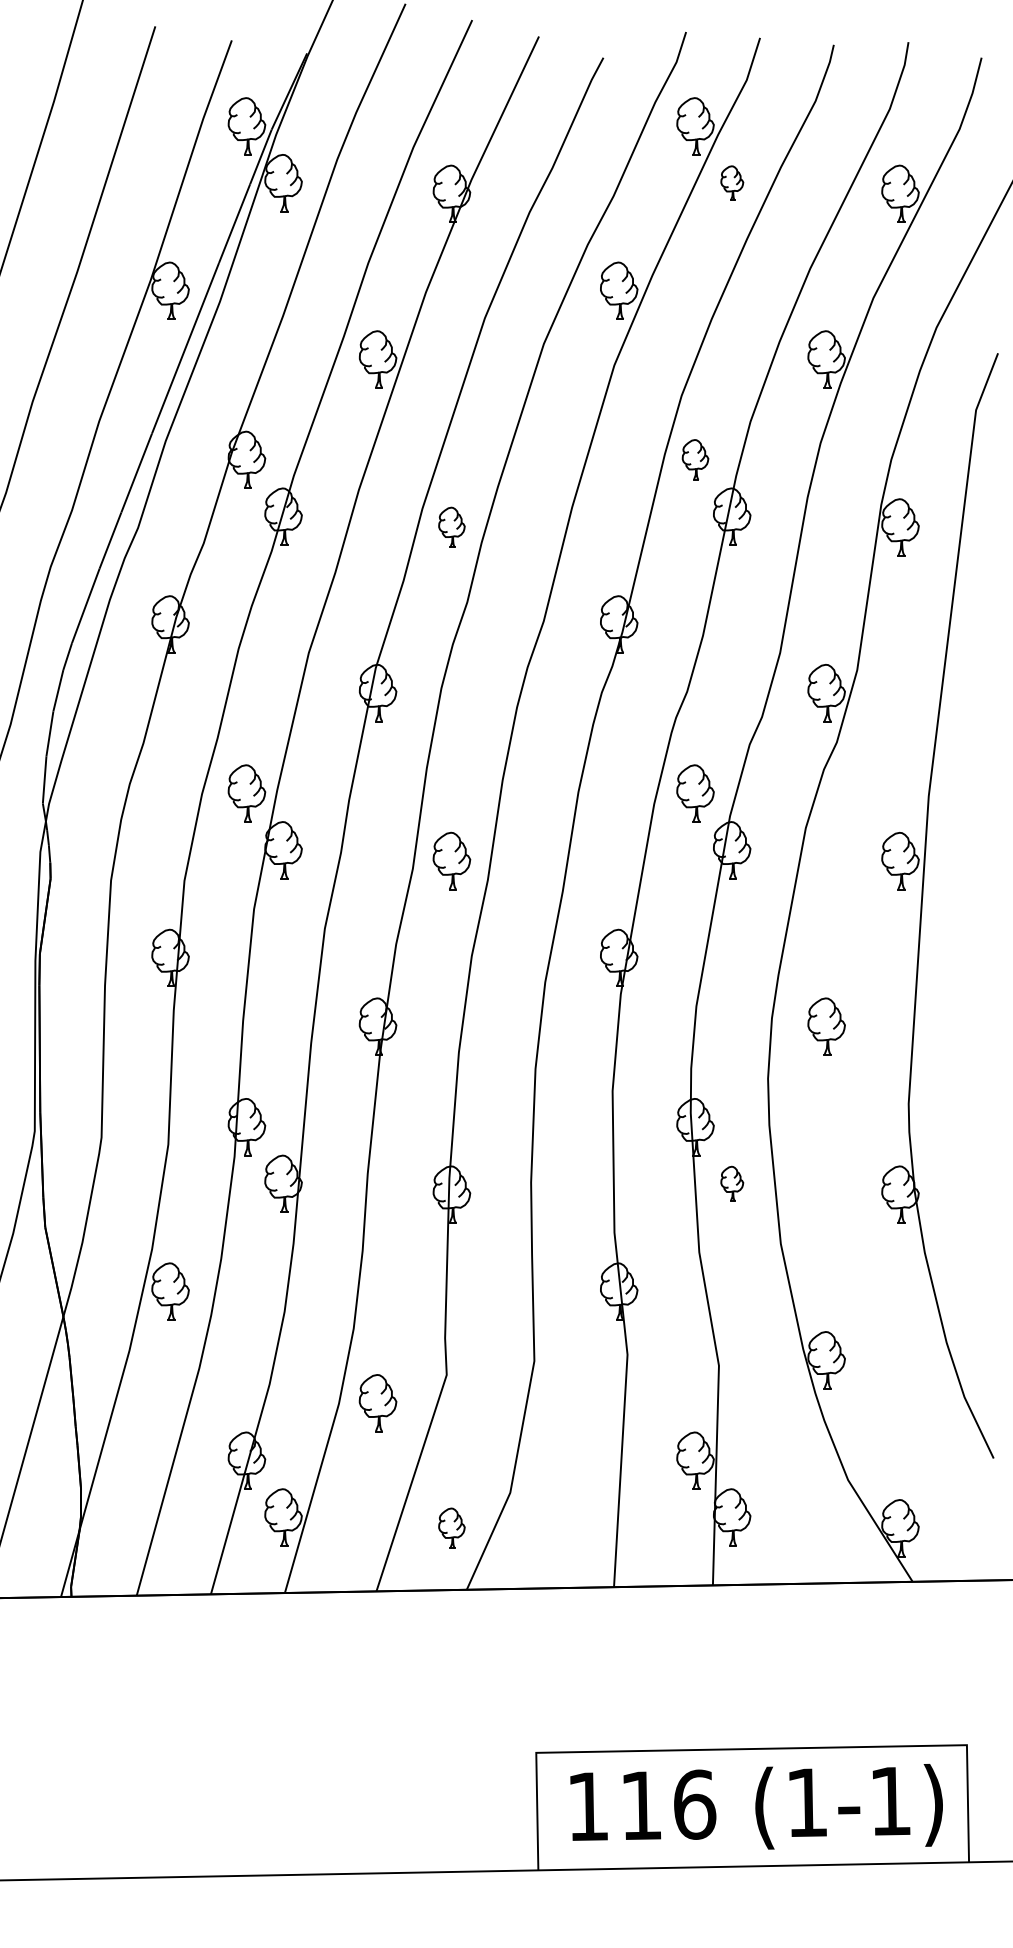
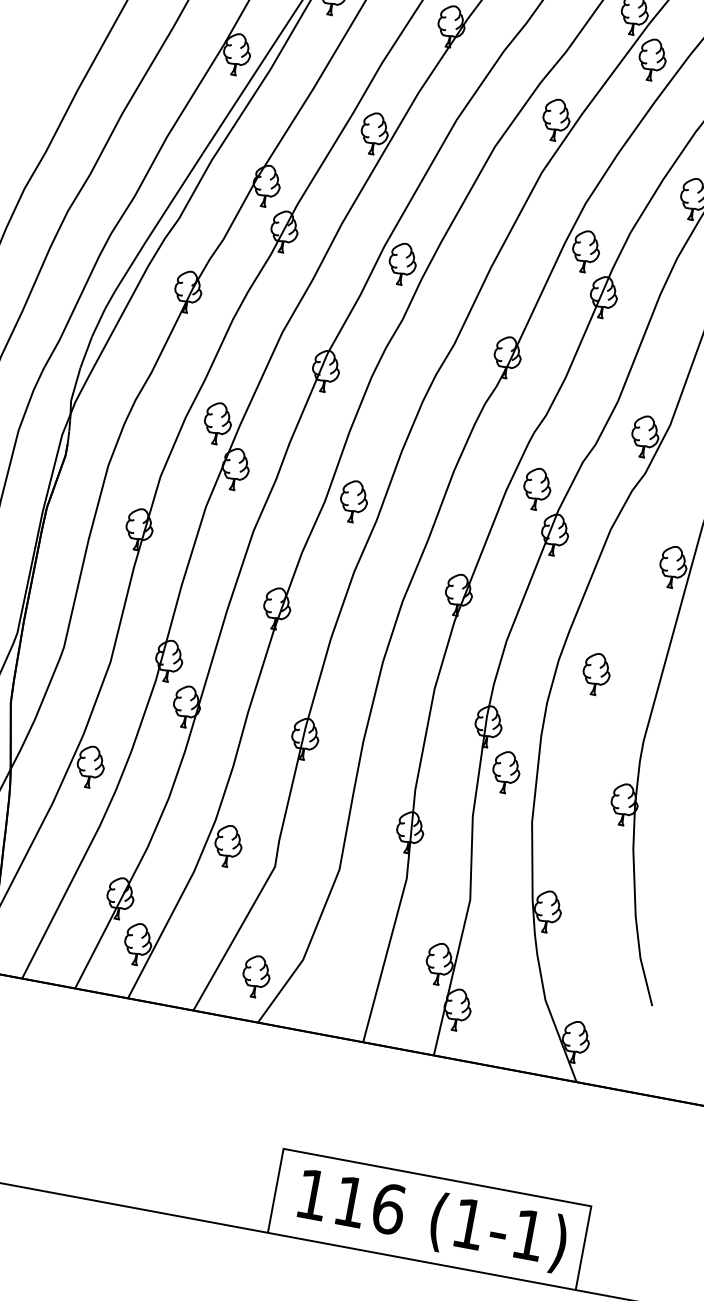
part: (732, 183) -> (652, 60), size x1.67
part: (695, 459) -> (585, 251), size x1.43
part: (451, 527) -> (402, 264), size x1.43
part: (732, 1183) -> (506, 772), size x1.67
part: (377, 1403) -> (227, 846), moved
part: (451, 1528) -> (256, 976), size x1.43

